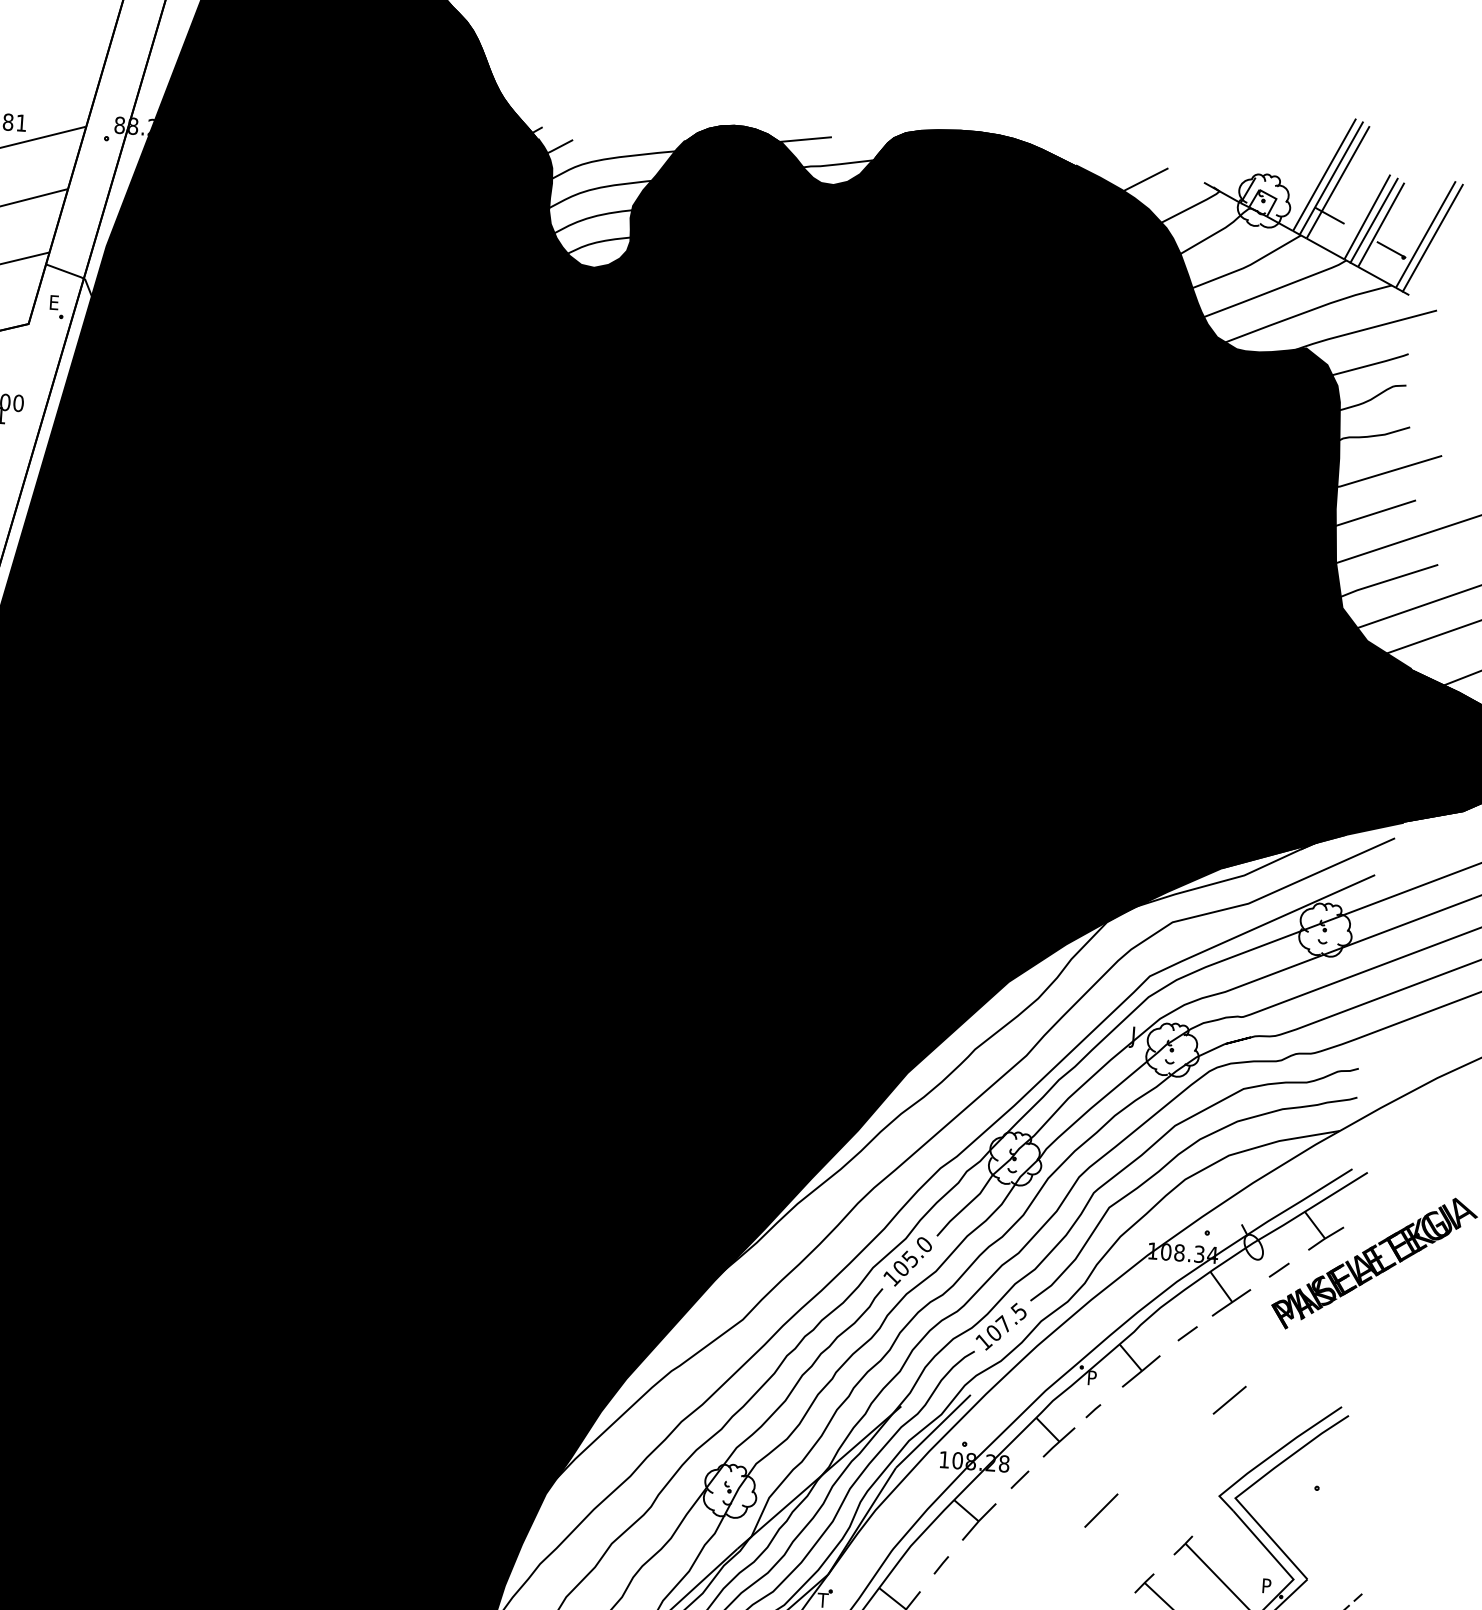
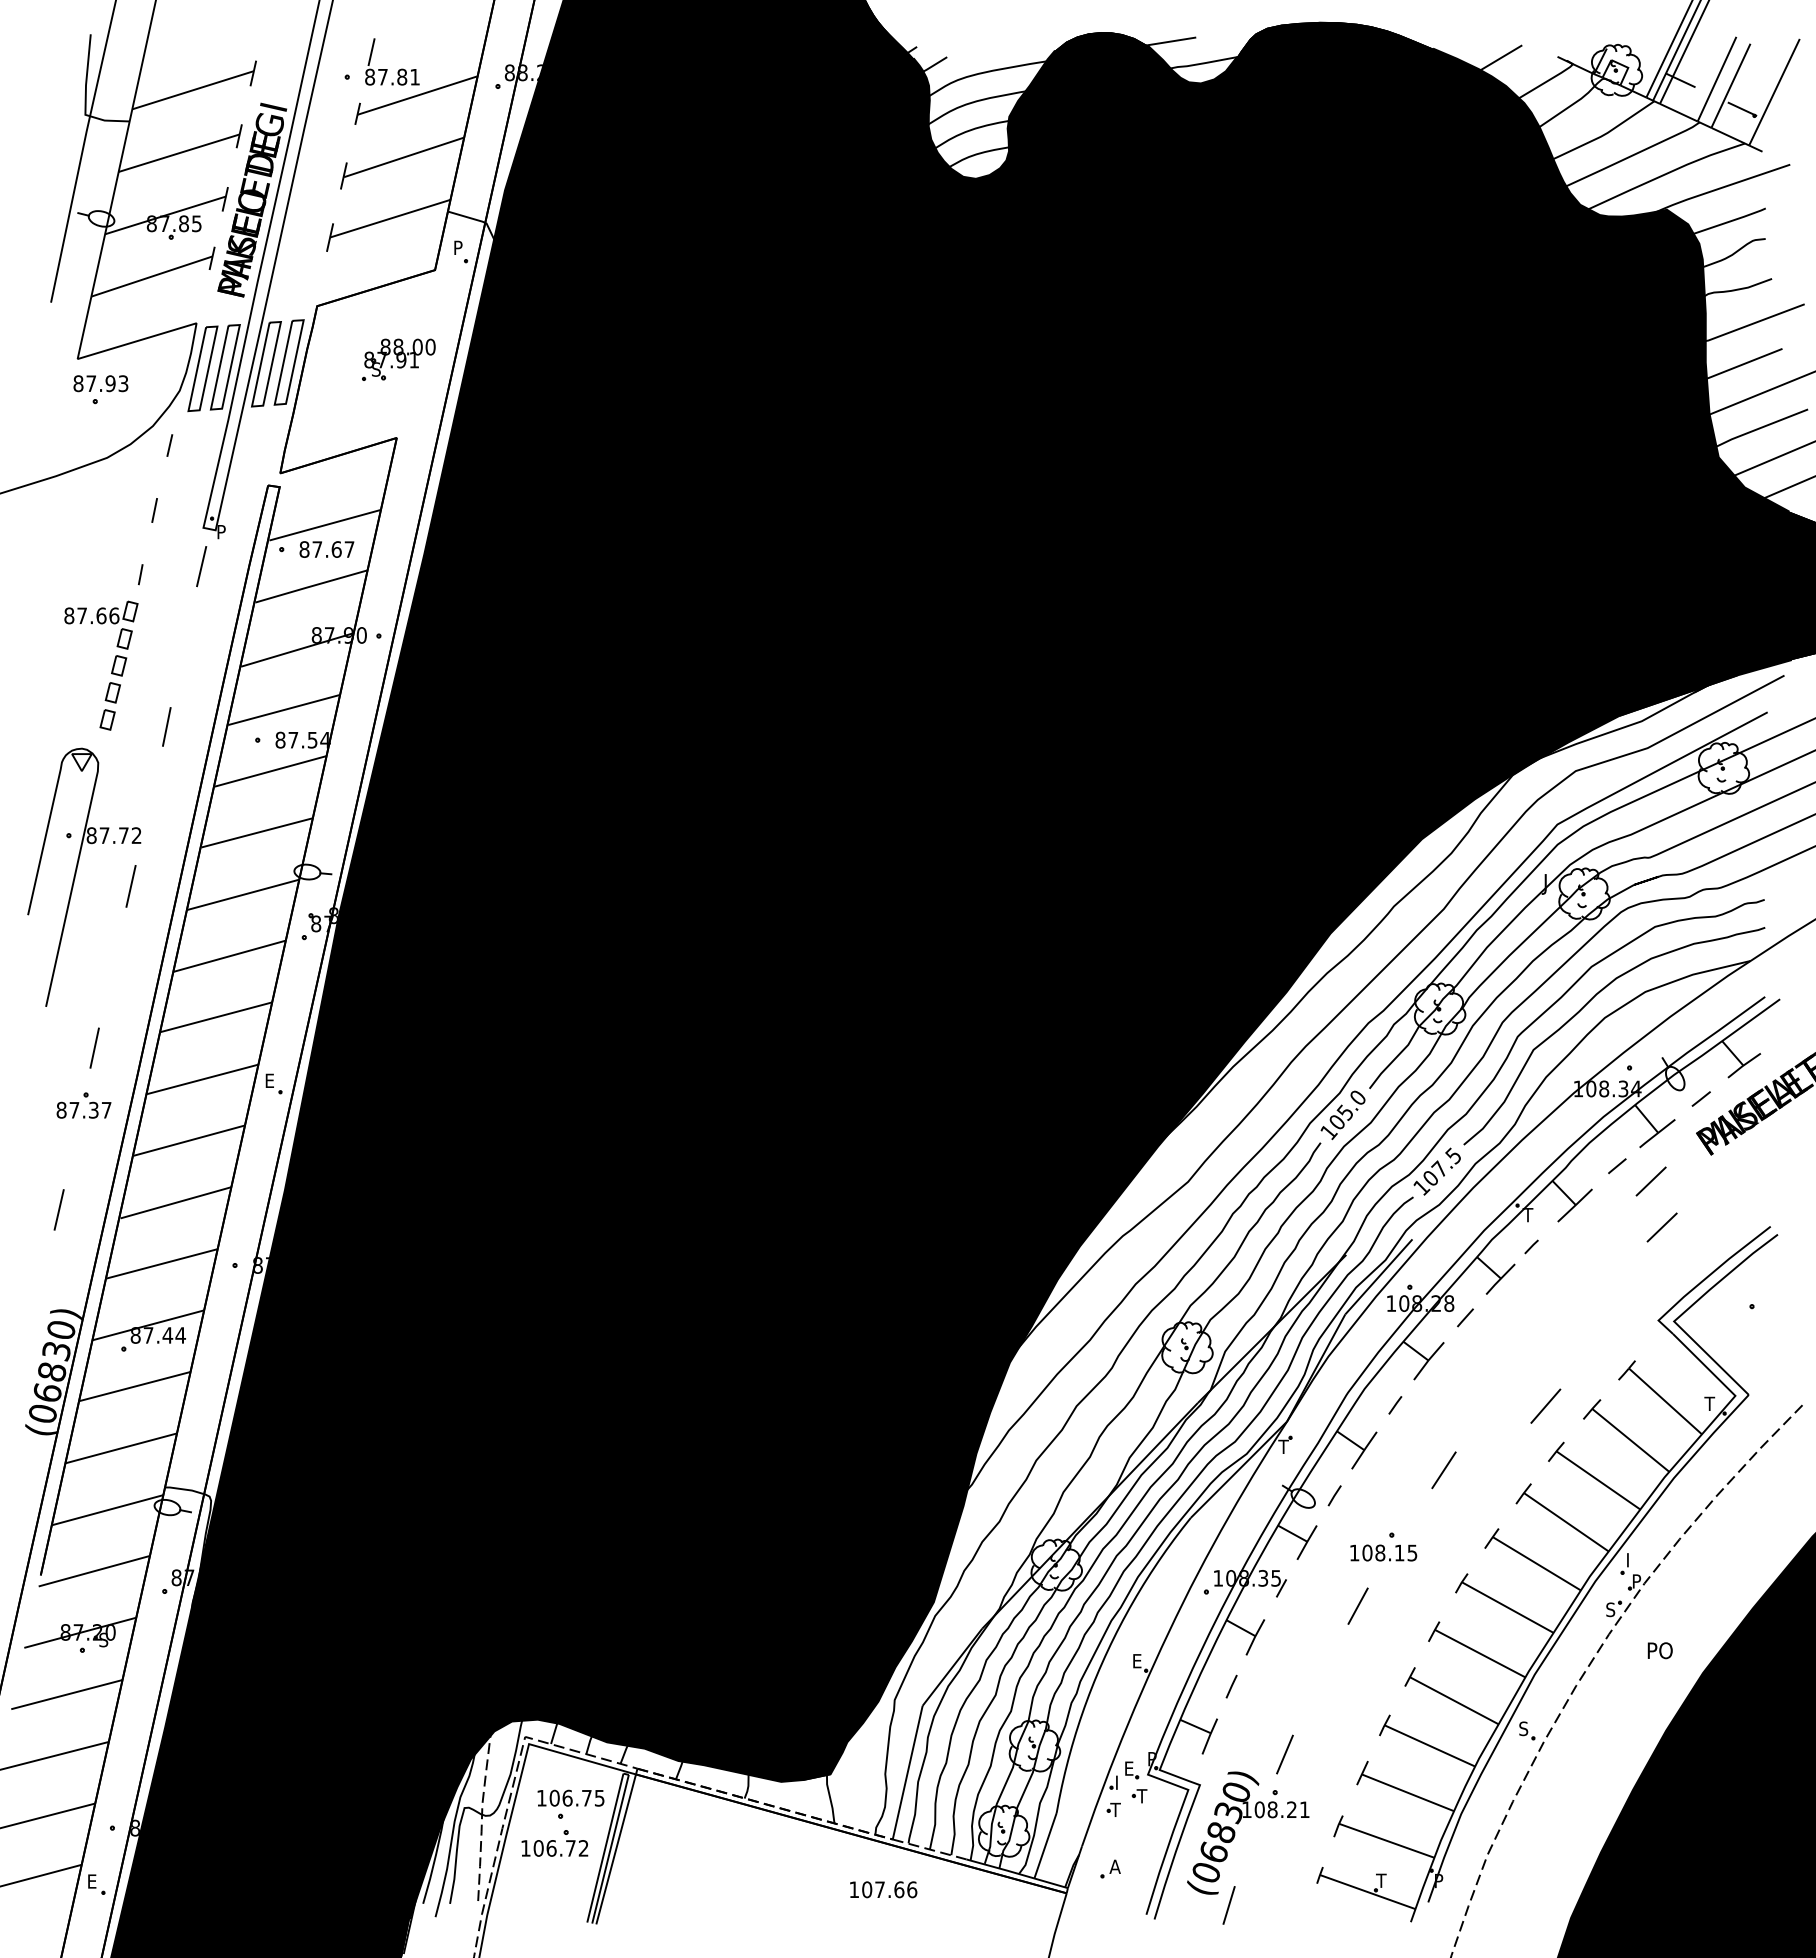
line: (1373, 220) -> (1723, 82), removed
line: (1432, 238) -> (1781, 95), removed
text: (55, 302) -> (459, 247), E -> P
line: (1220, 1351) -> (1650, 1181), added
text: (1091, 1378) -> (1527, 1215), P -> T
line: (1101, 1509) -> (1545, 1405), moved
text: (1266, 1585) -> (1709, 1403), P -> T

